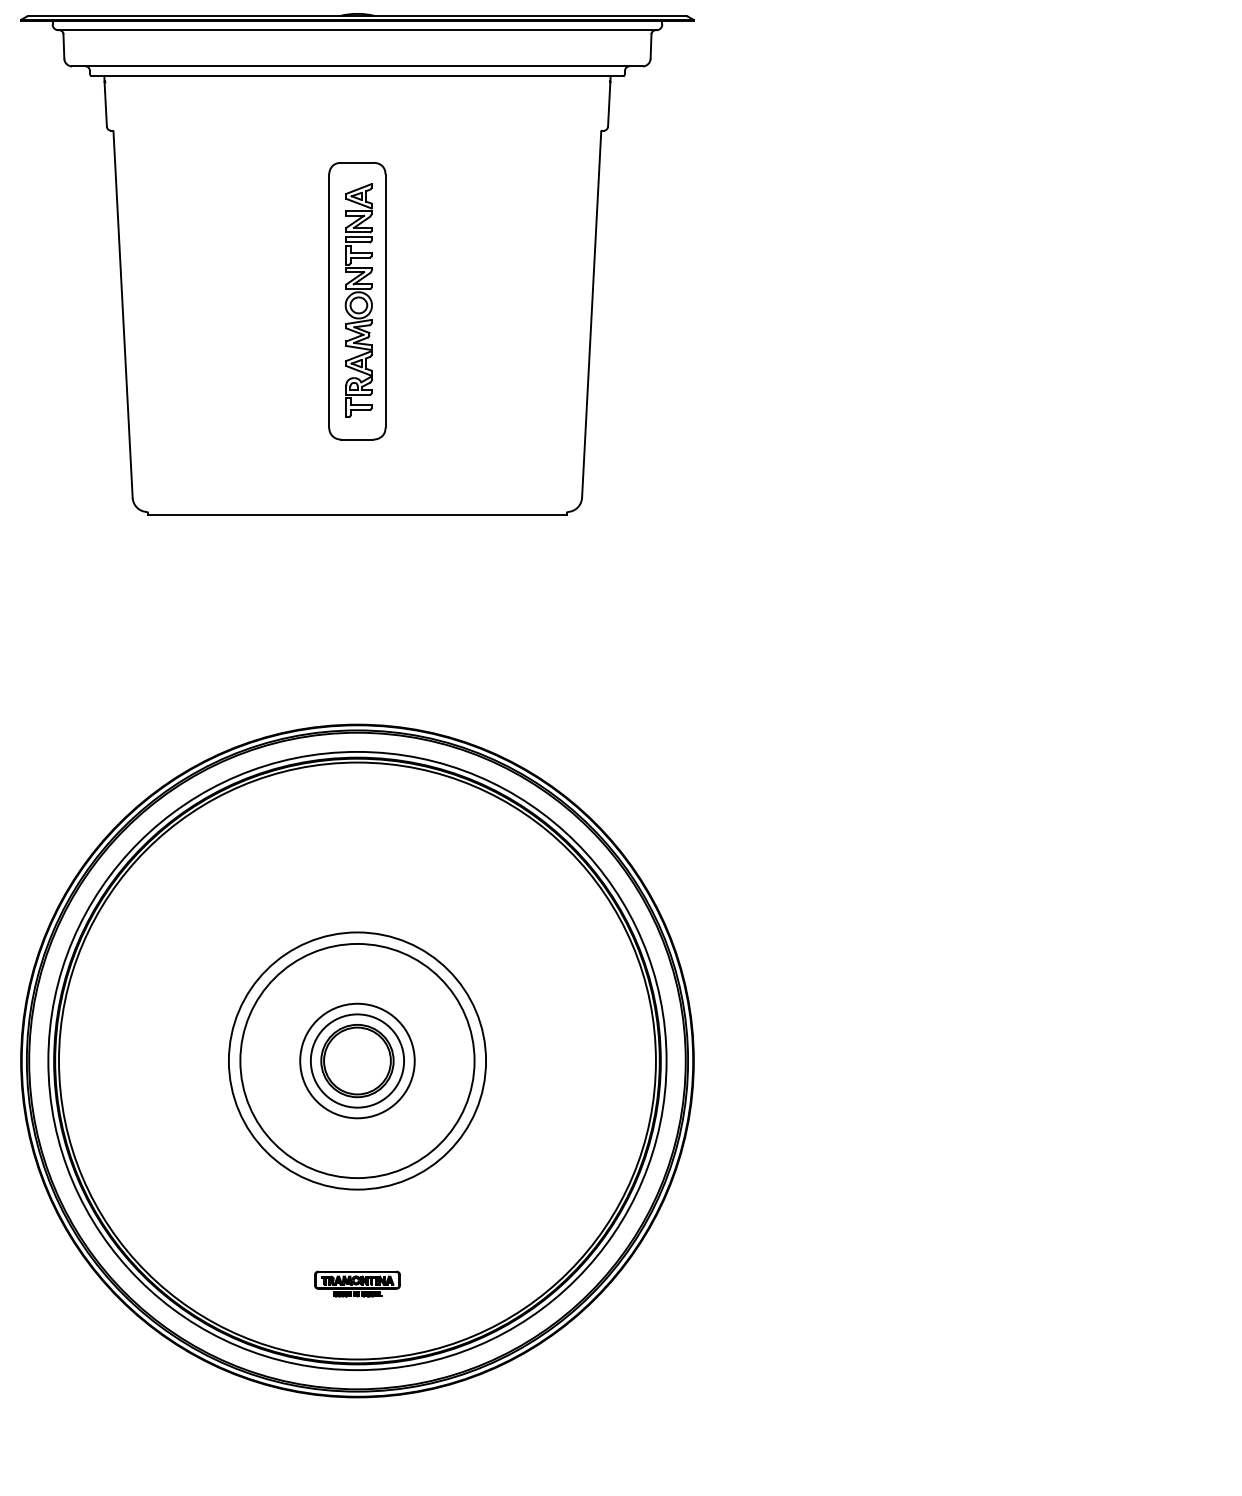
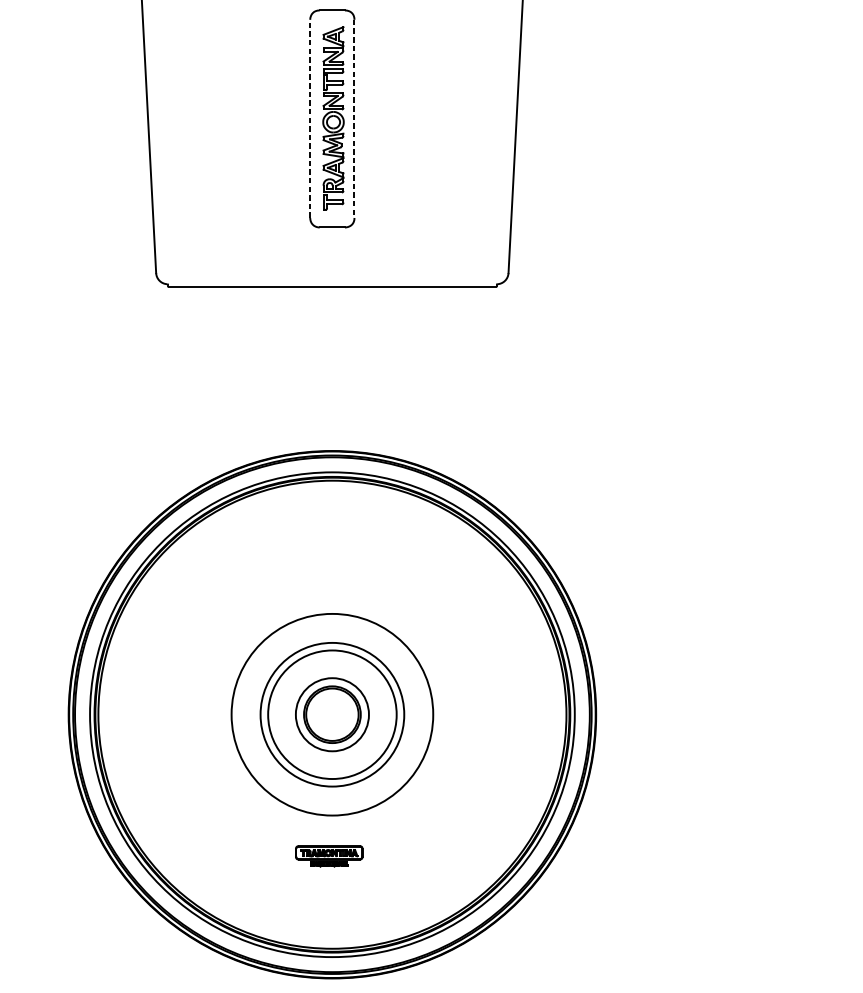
line: (329, 300) -> (310, 118), solid -> dashed
line: (385, 301) -> (354, 119), solid -> dashed
circle: (357, 1060) -> (332, 714), size x0.7
circle: (357, 1060) -> (332, 714), size x1.6
part: (357, 1283) -> (329, 855), moved

